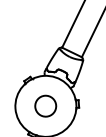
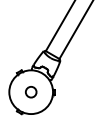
circle: (46, 106) -> (31, 92), size x0.71

